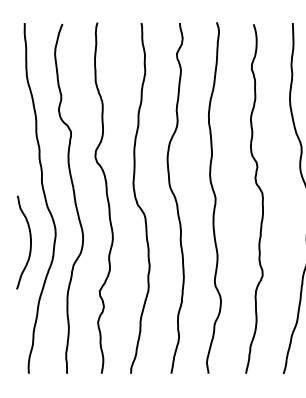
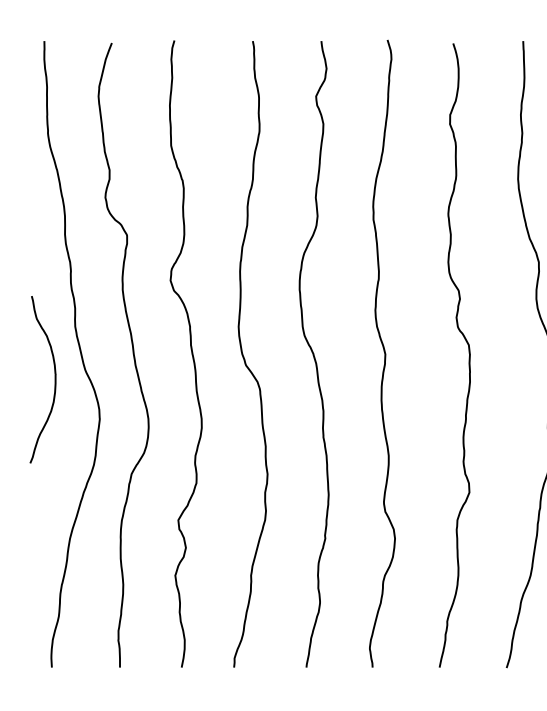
curve: (30, 242) -> (54, 379), moved

